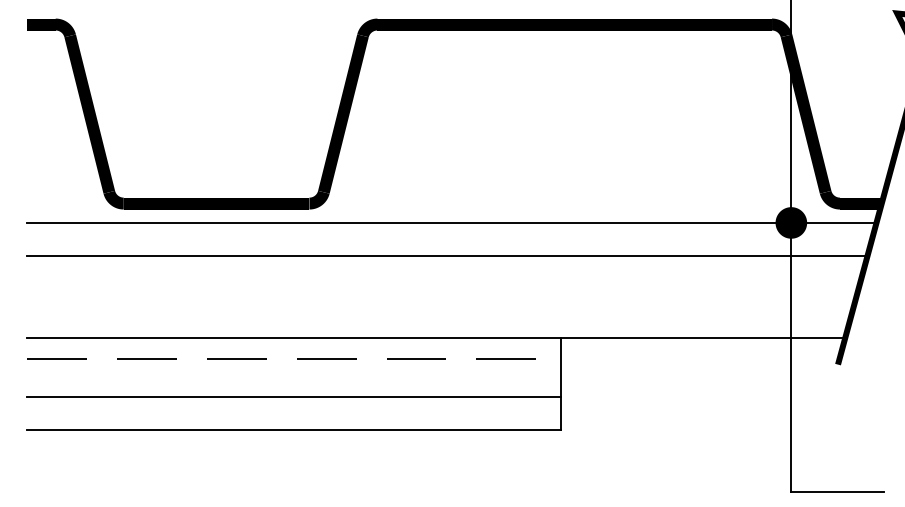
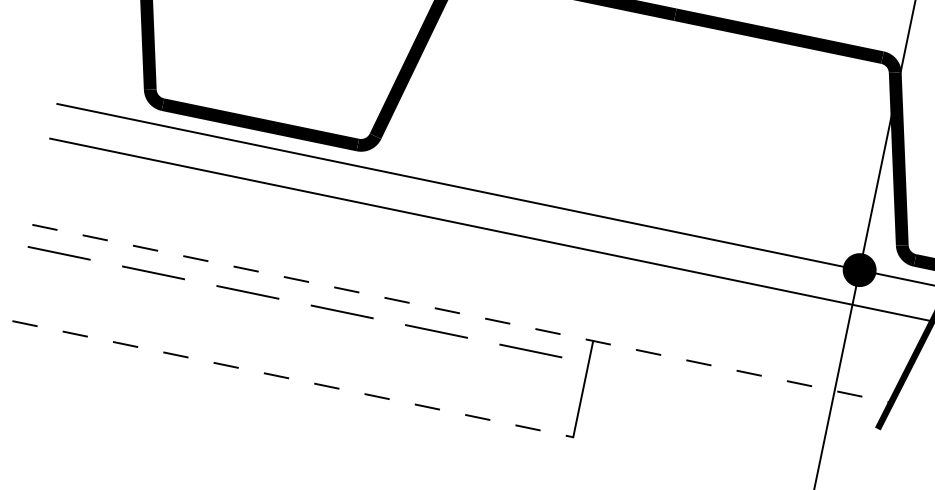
line: (436, 338) -> (461, 314), solid -> dashed
line: (294, 396) -> (300, 344), removed
line: (294, 429) -> (293, 378), solid -> dashed

